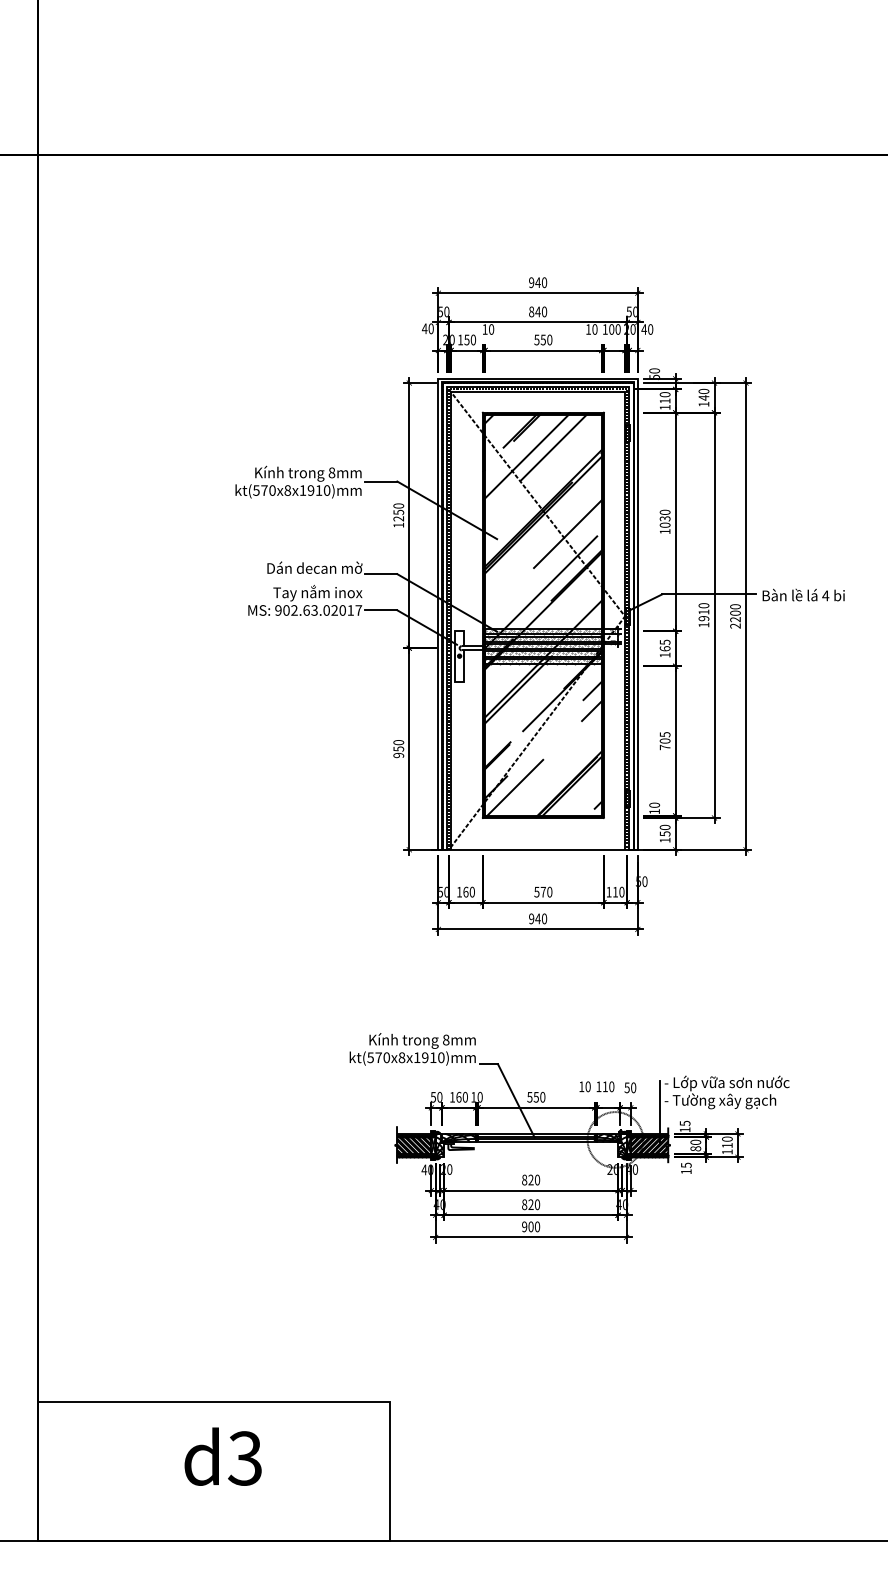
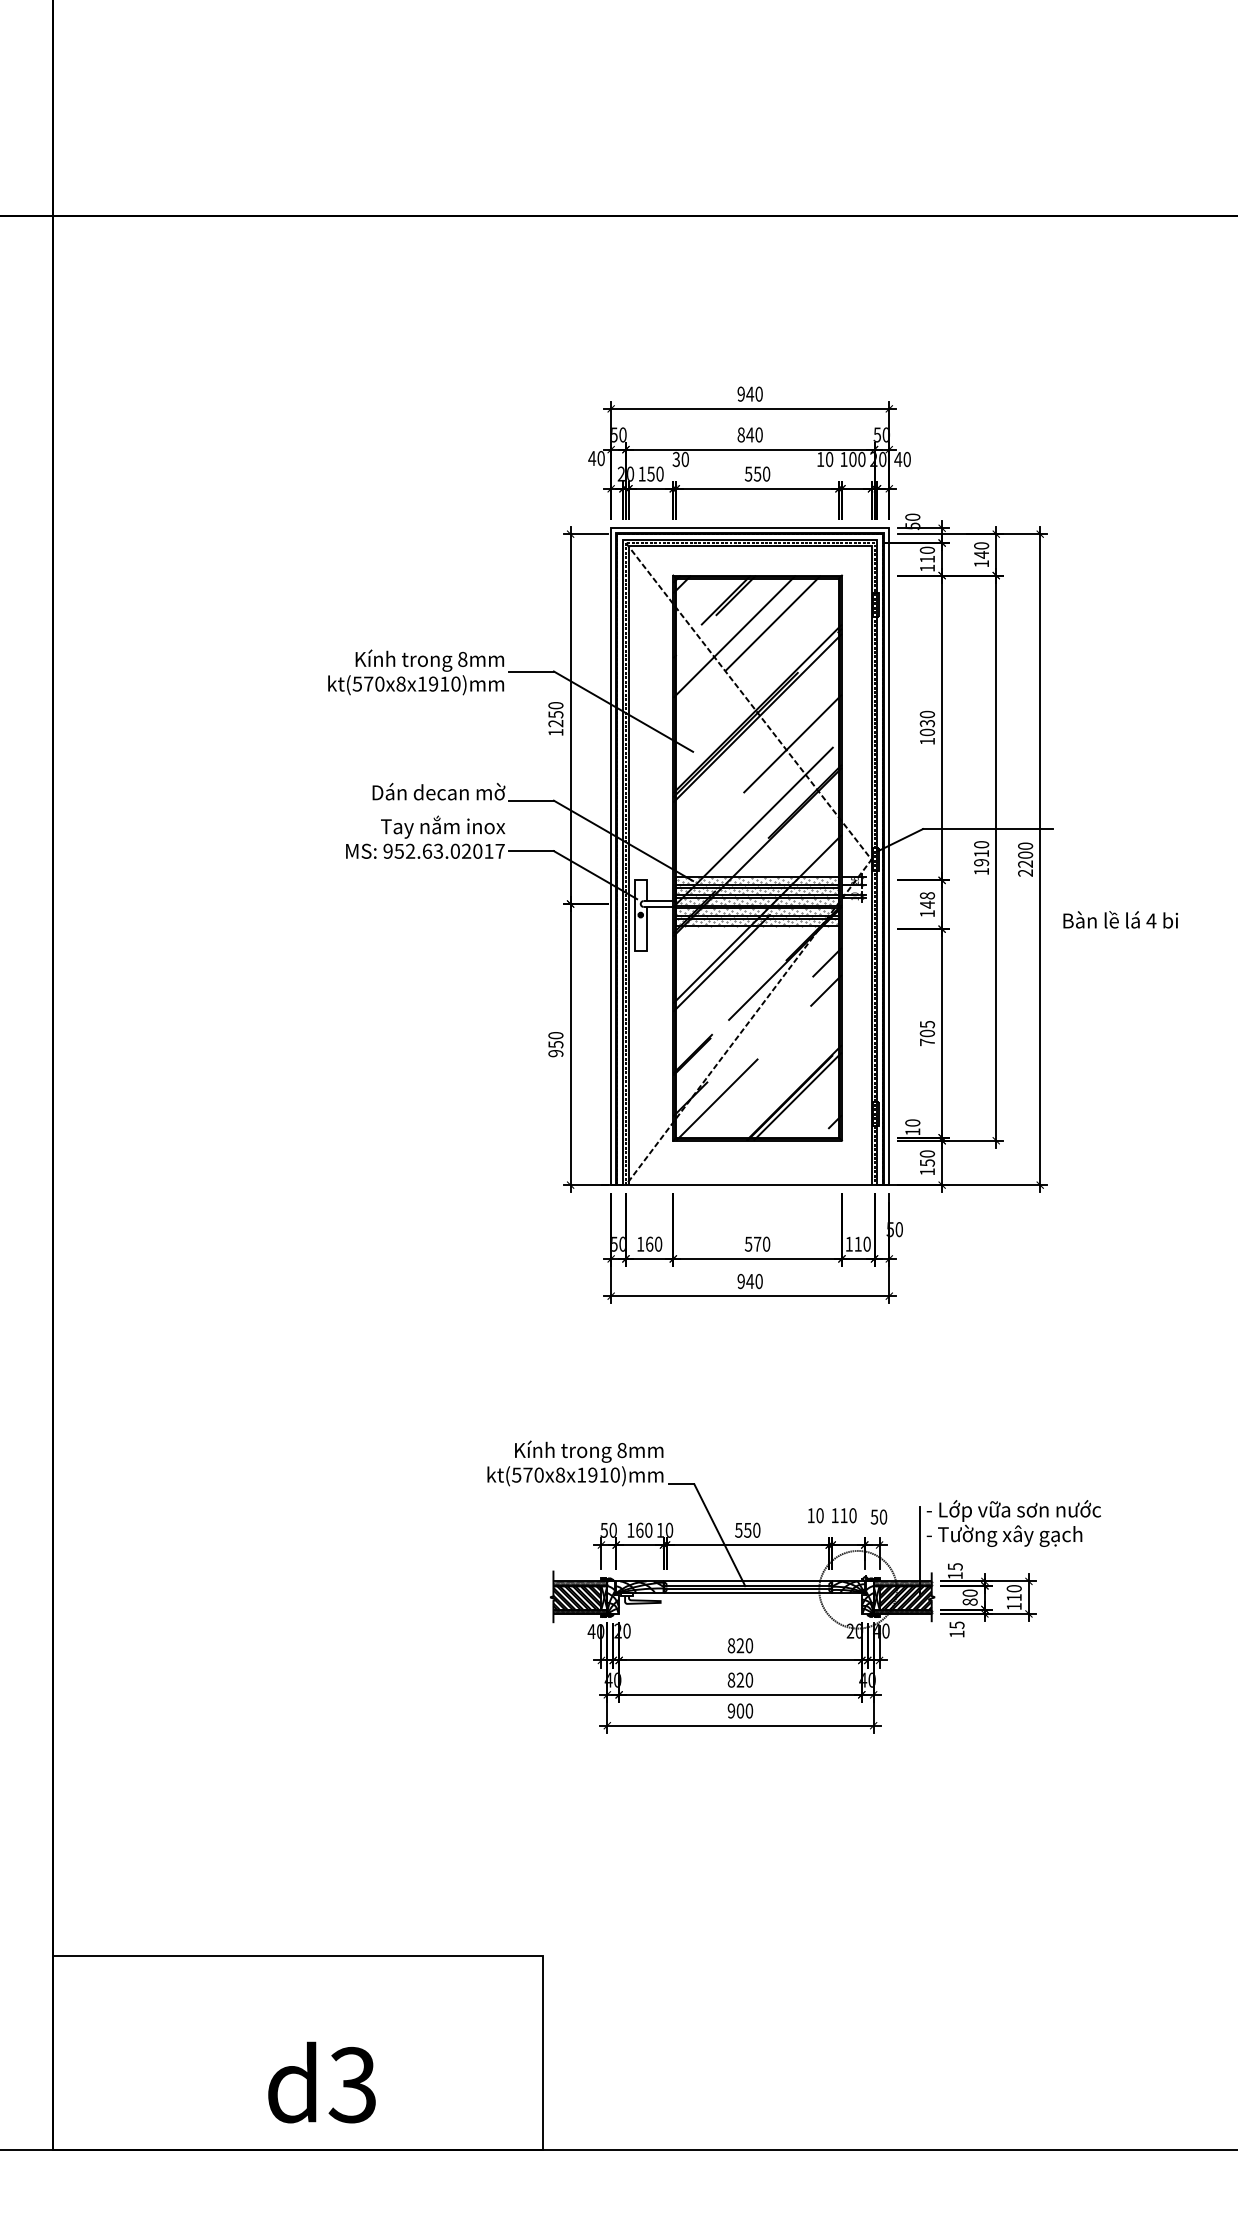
text: (484, 329) -> (675, 459), 10 -> 30
text: (803, 594) -> (1120, 919), moved
text: (285, 609) -> (398, 850), 902.63.02017 -> 952.63.02017
text: (665, 645) -> (927, 900), 165 -> 148
text: (222, 1456) -> (321, 2082), moved

